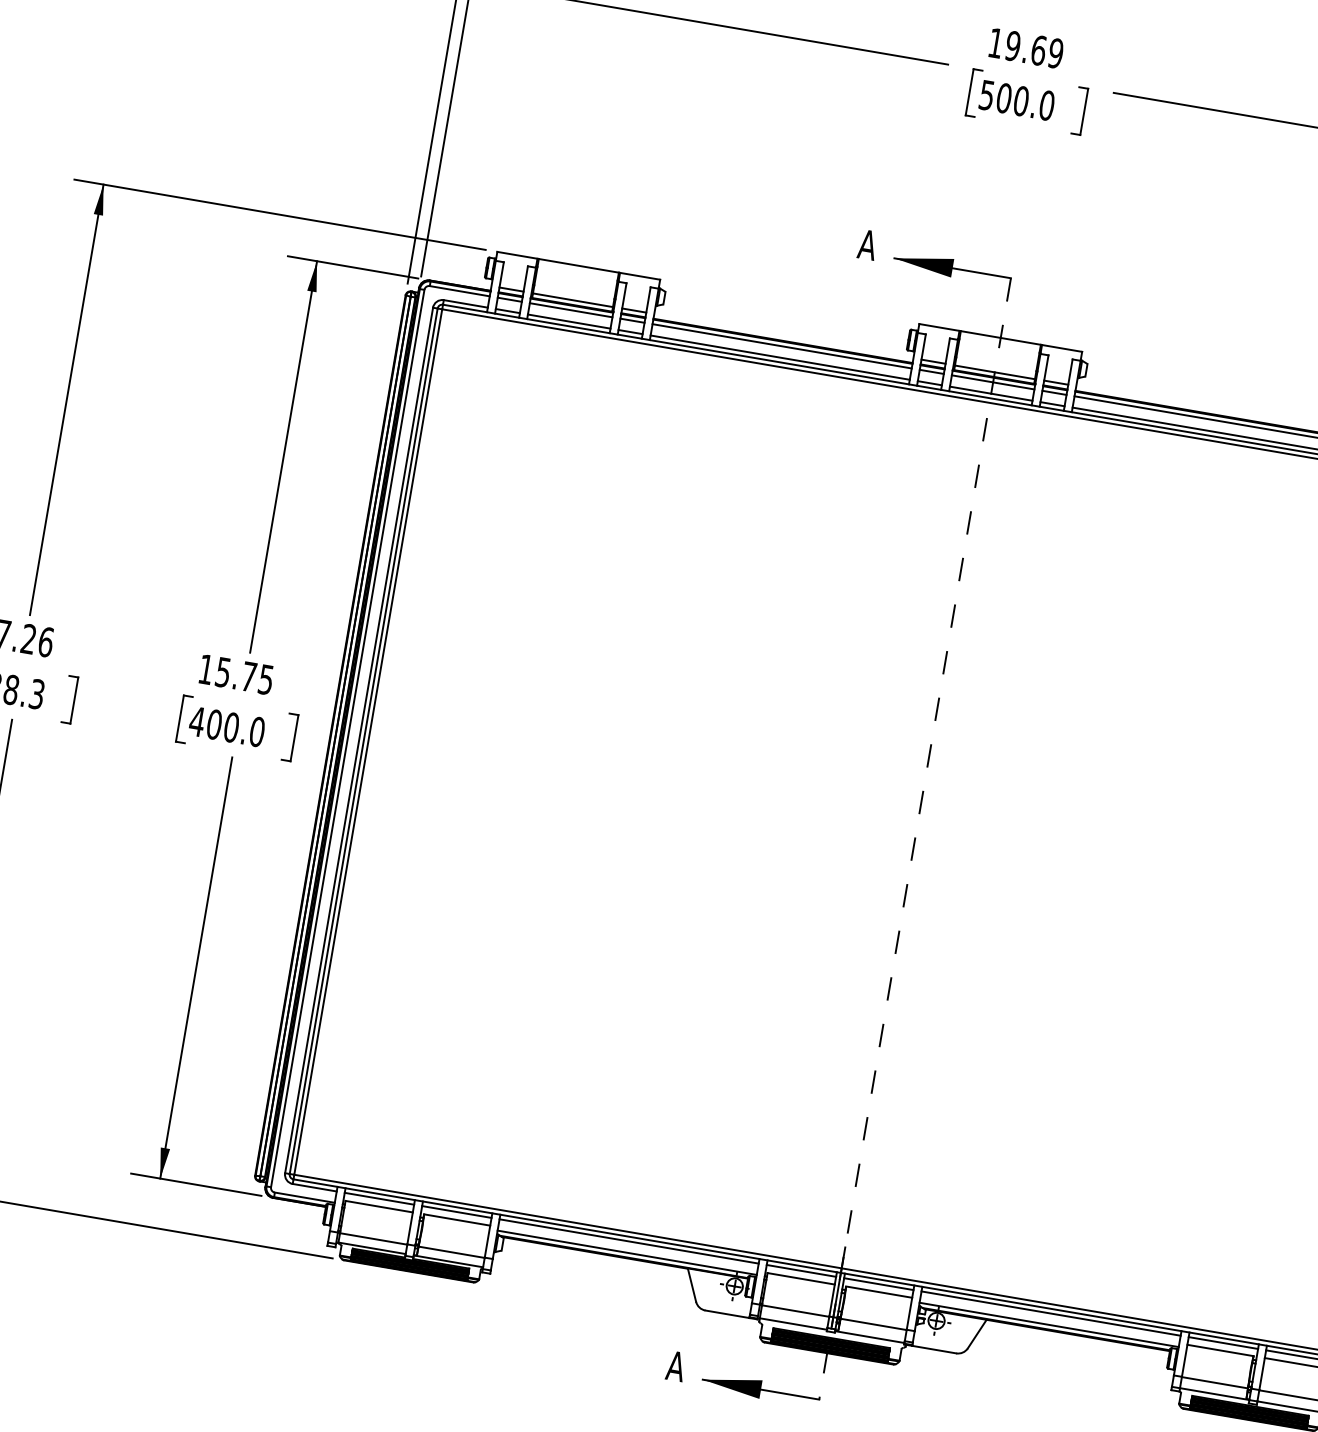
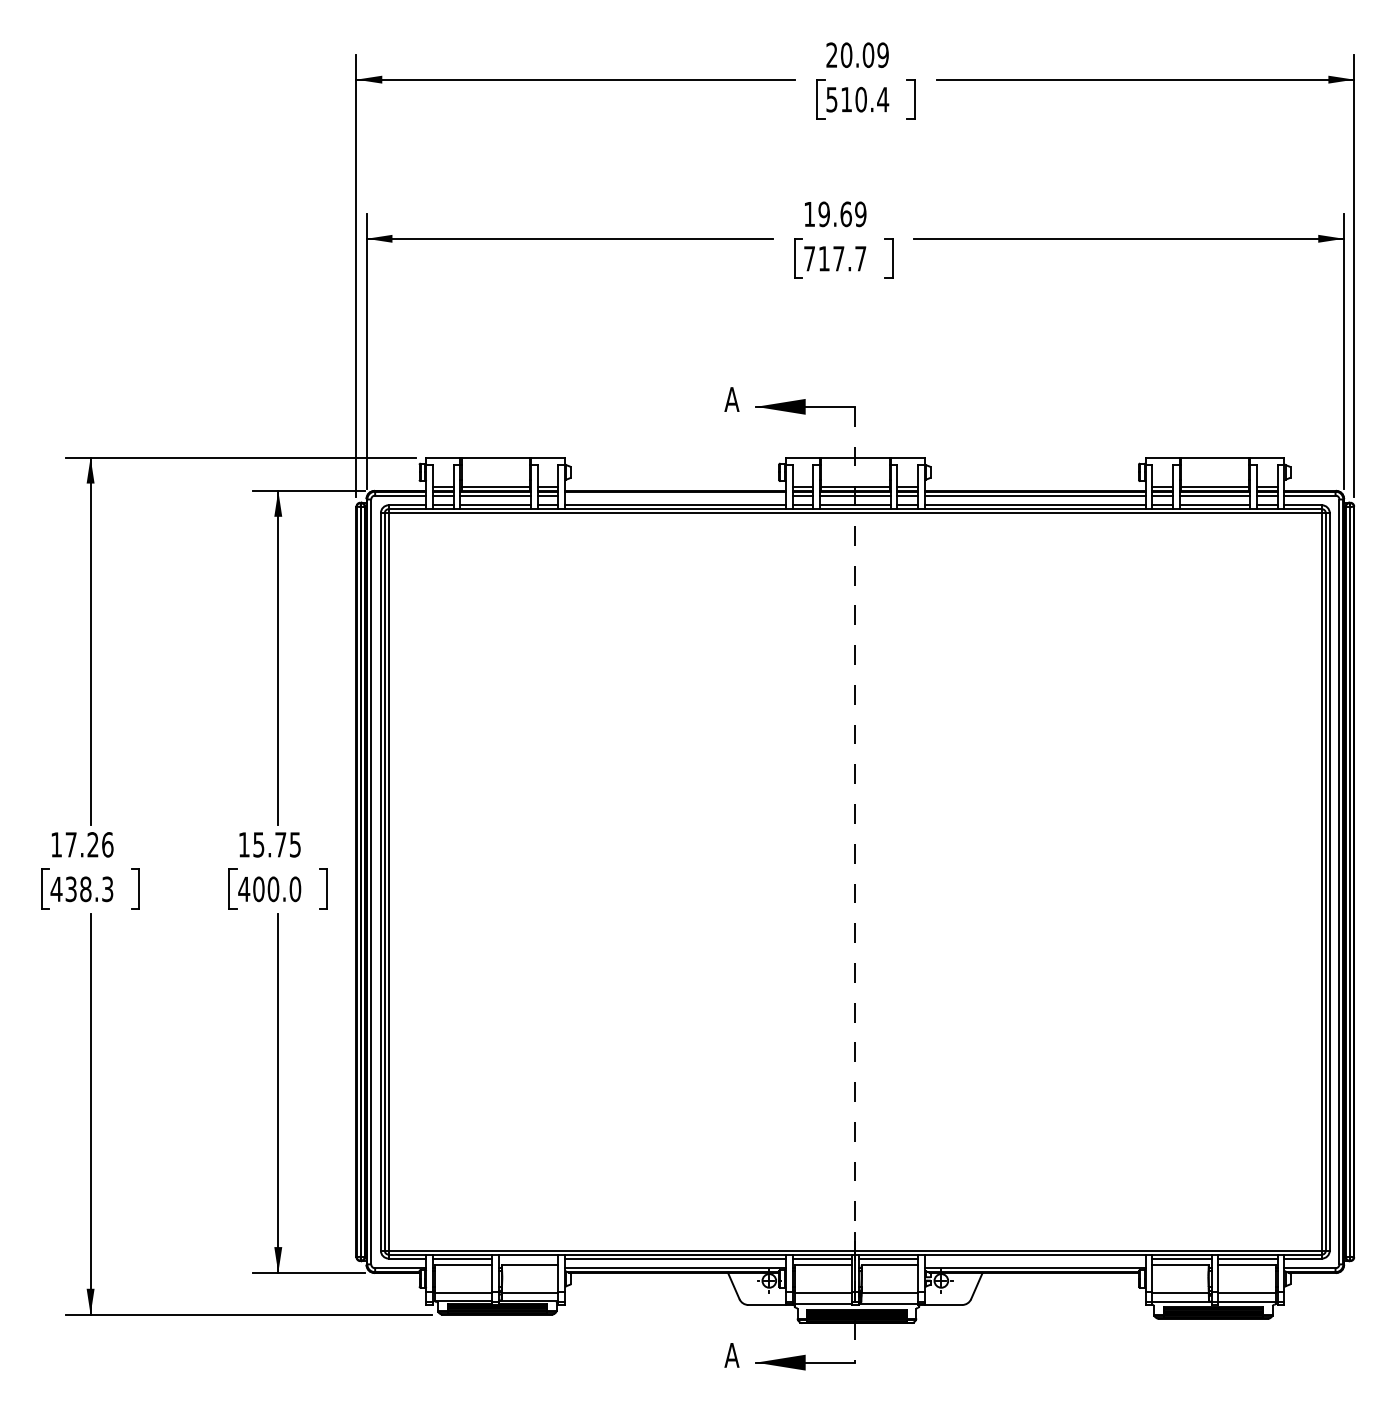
text: (1017, 100) -> (835, 258), 500.0 -> 717.7
line: (782, 346) -> (675, 495), removed
line: (456, 1211) -> (528, 1258), removed
line: (1050, 1313) -> (1034, 1258), removed

